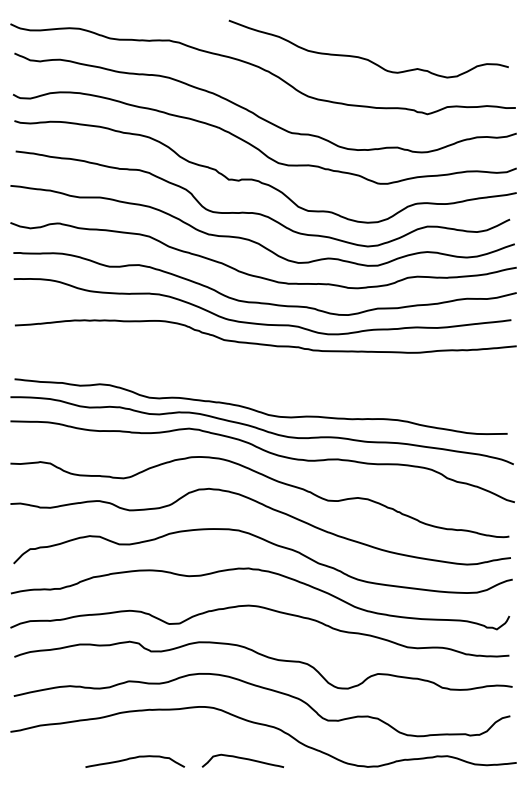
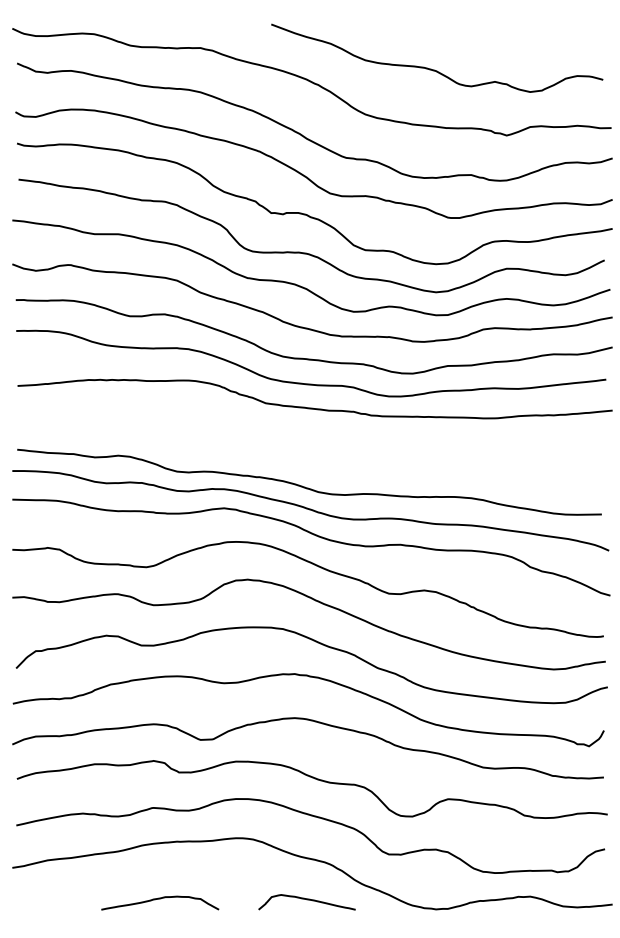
curve: (242, 759) -> (306, 900), moved

